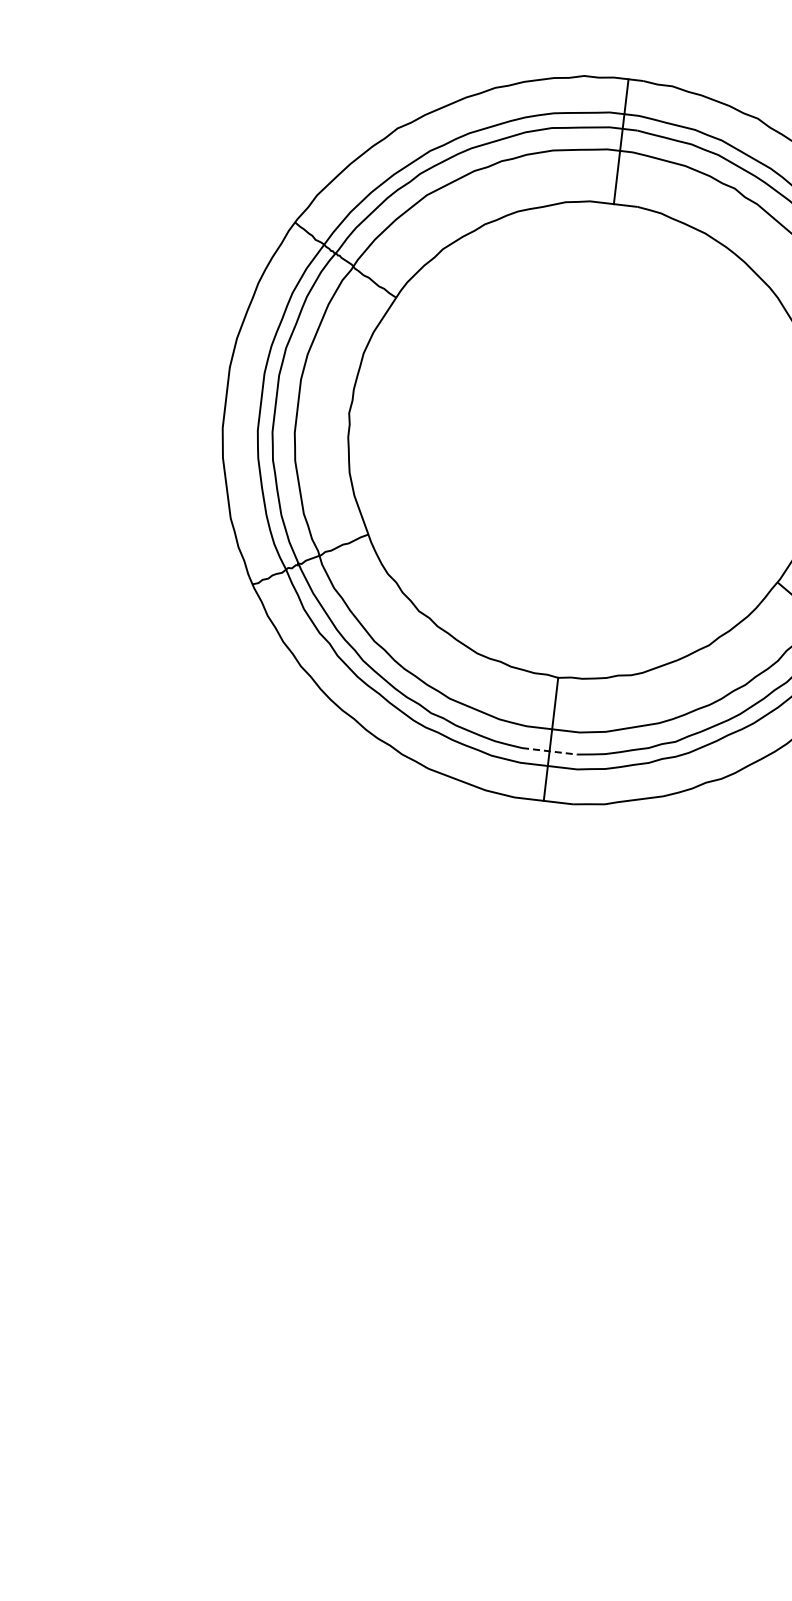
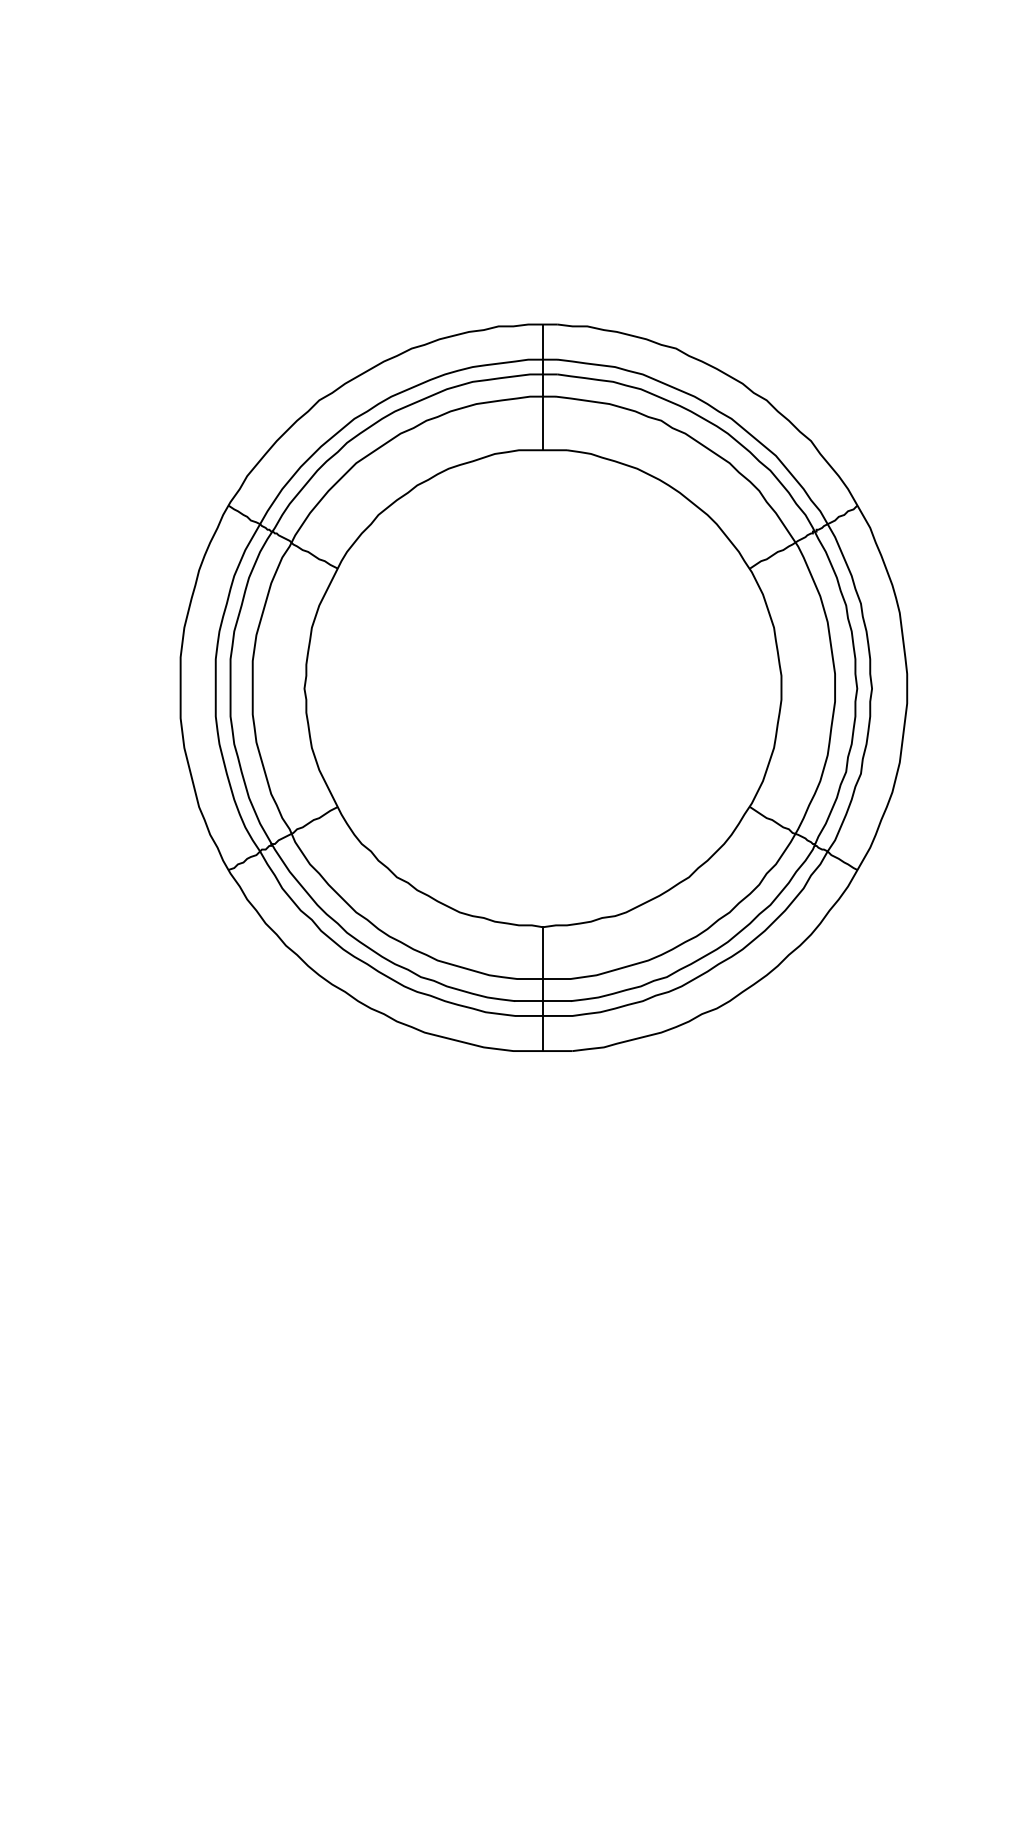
line: (550, 751) -> (543, 1001), dashed -> solid

